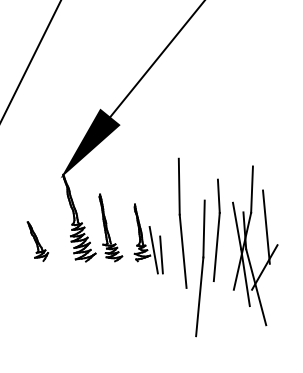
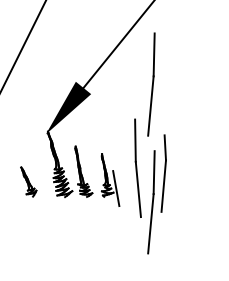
part: (200, 112) -> (151, 84), added
part: (247, 248) -> (186, 187), removed
line: (161, 254) -> (122, 191), removed

